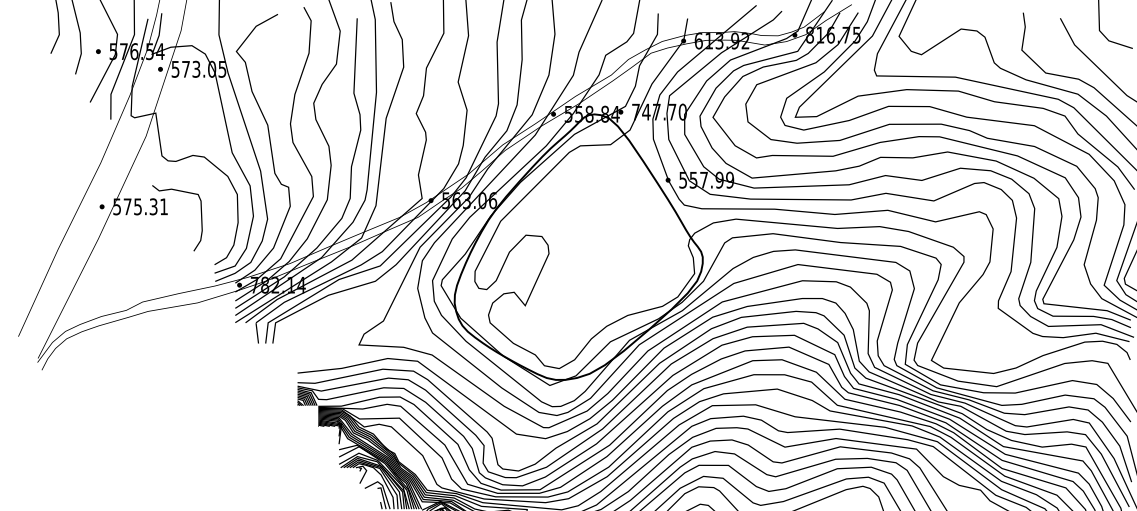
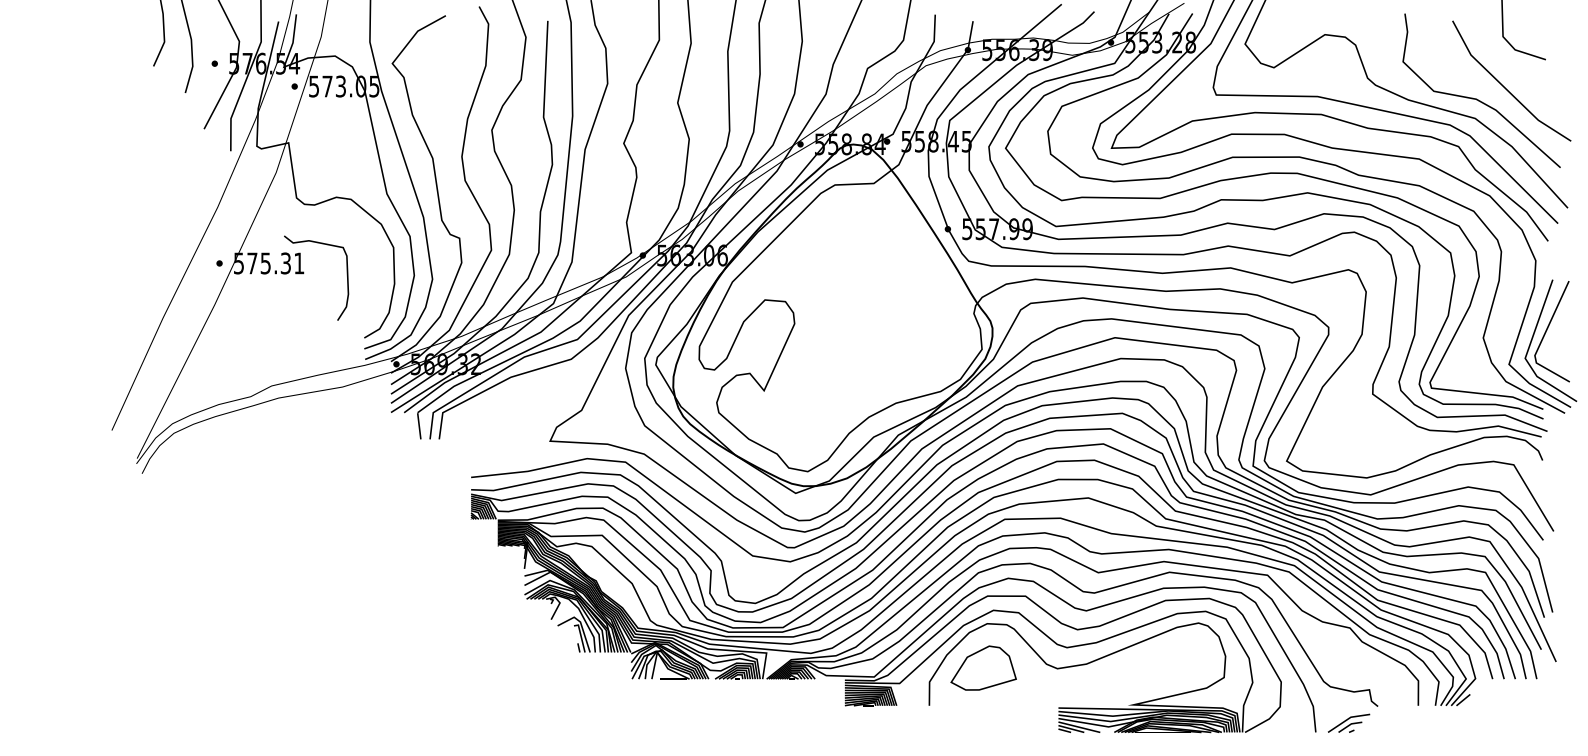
text: (833, 35) -> (1160, 42), 816.75 -> 553.28
text: (722, 41) -> (1017, 50), 613.92 -> 556.39
text: (659, 112) -> (936, 141), 747.70 -> 558.45
text: (278, 285) -> (446, 364), 782.14 -> 569.32

